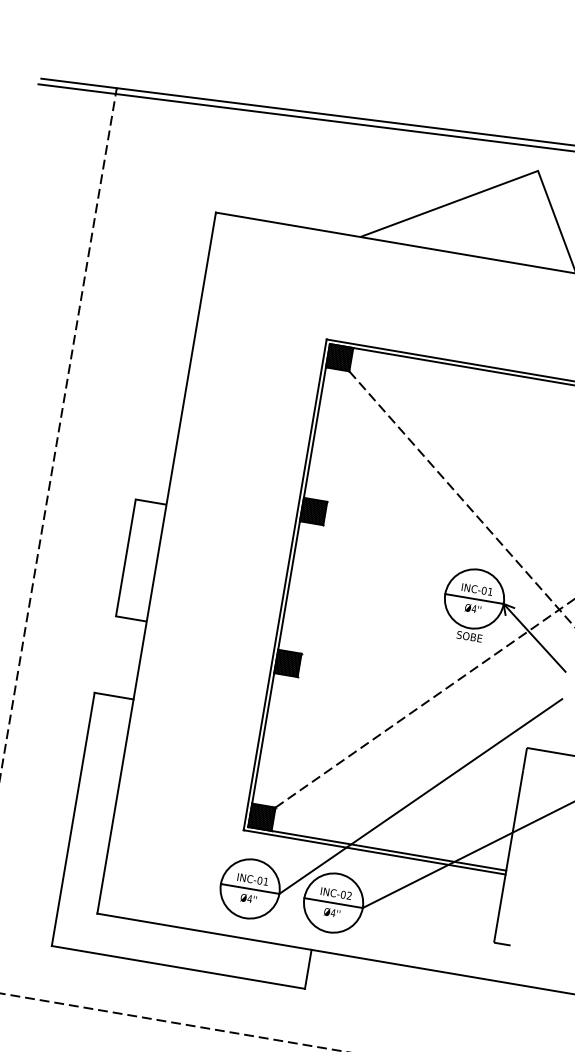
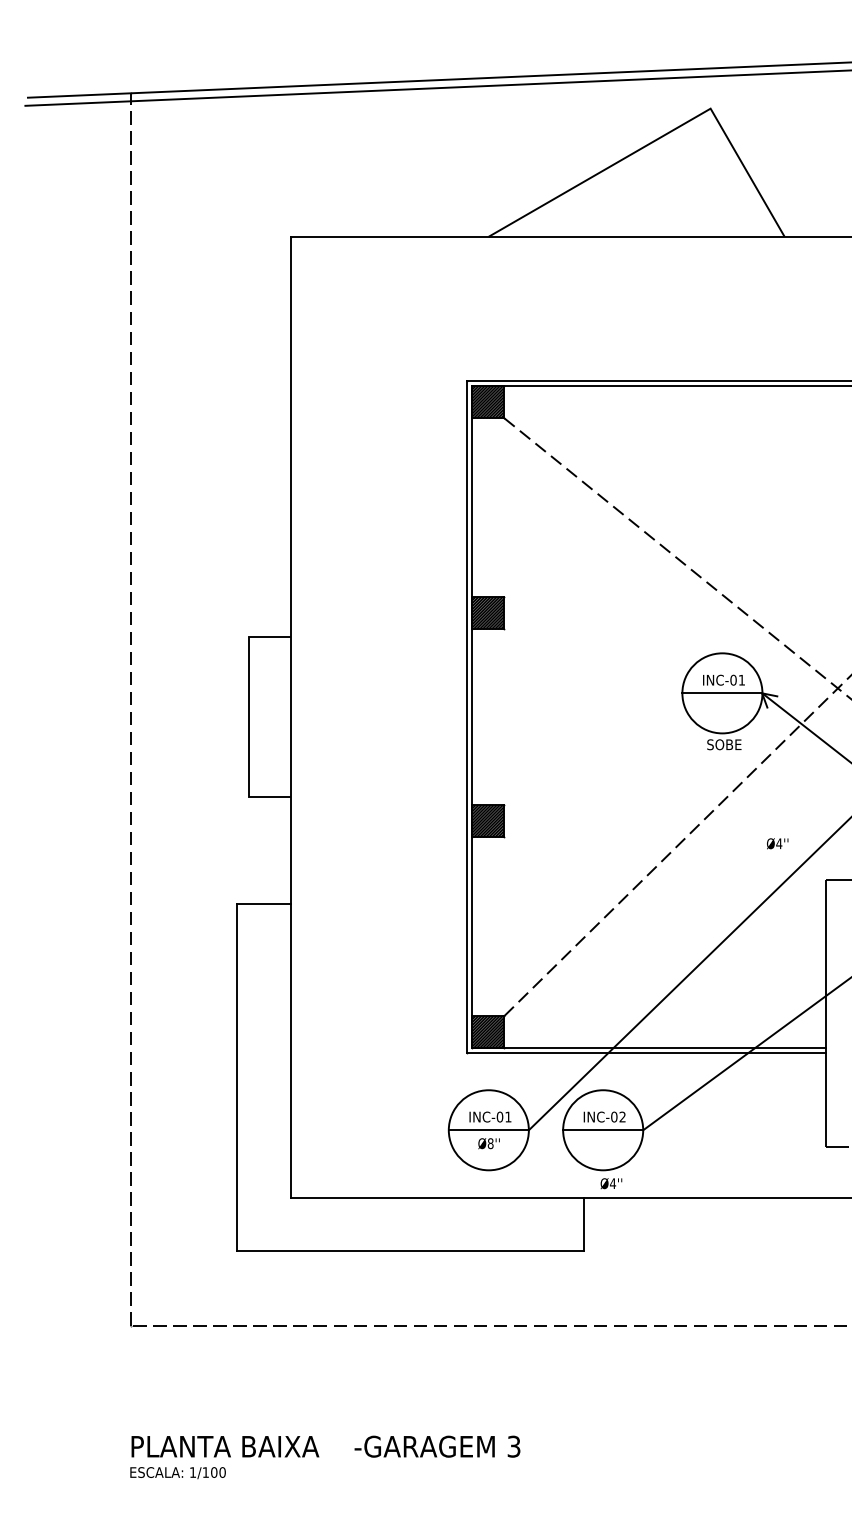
text: (472, 608) -> (777, 843), moved
text: (249, 898) -> (490, 1143), Ø4'' -> Ø8''
text: (332, 912) -> (611, 1183), moved

